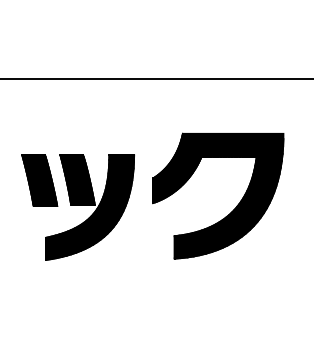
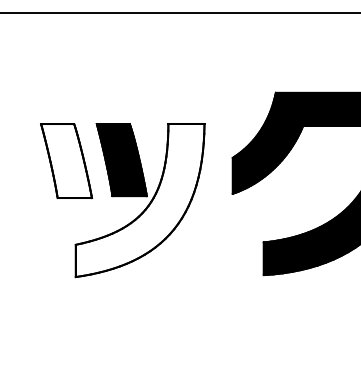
fill: (39, 180) -> (66, 160), removed
fill: (90, 207) -> (140, 200), removed

